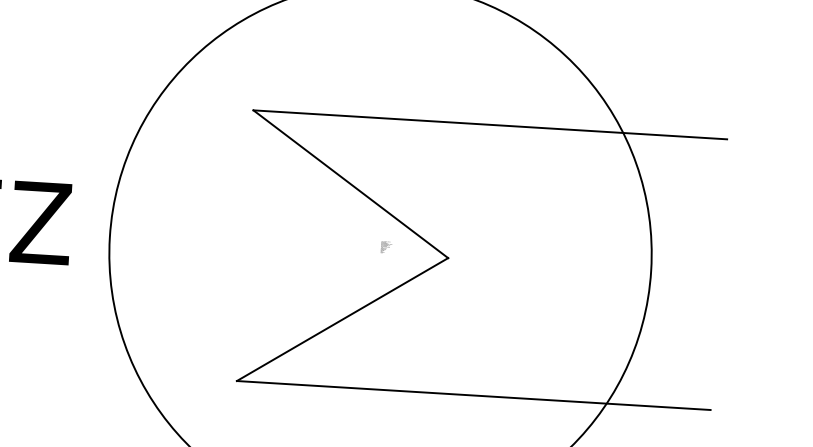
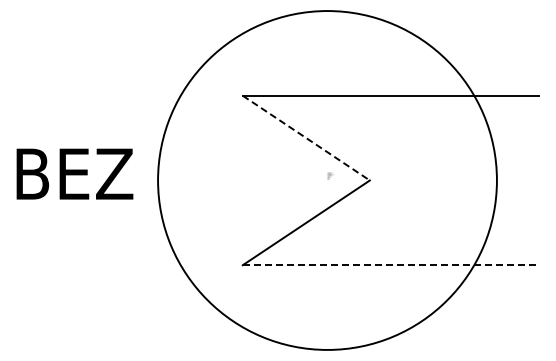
line: (351, 184) -> (306, 138), solid -> dashed
line: (474, 396) -> (391, 265), solid -> dashed

